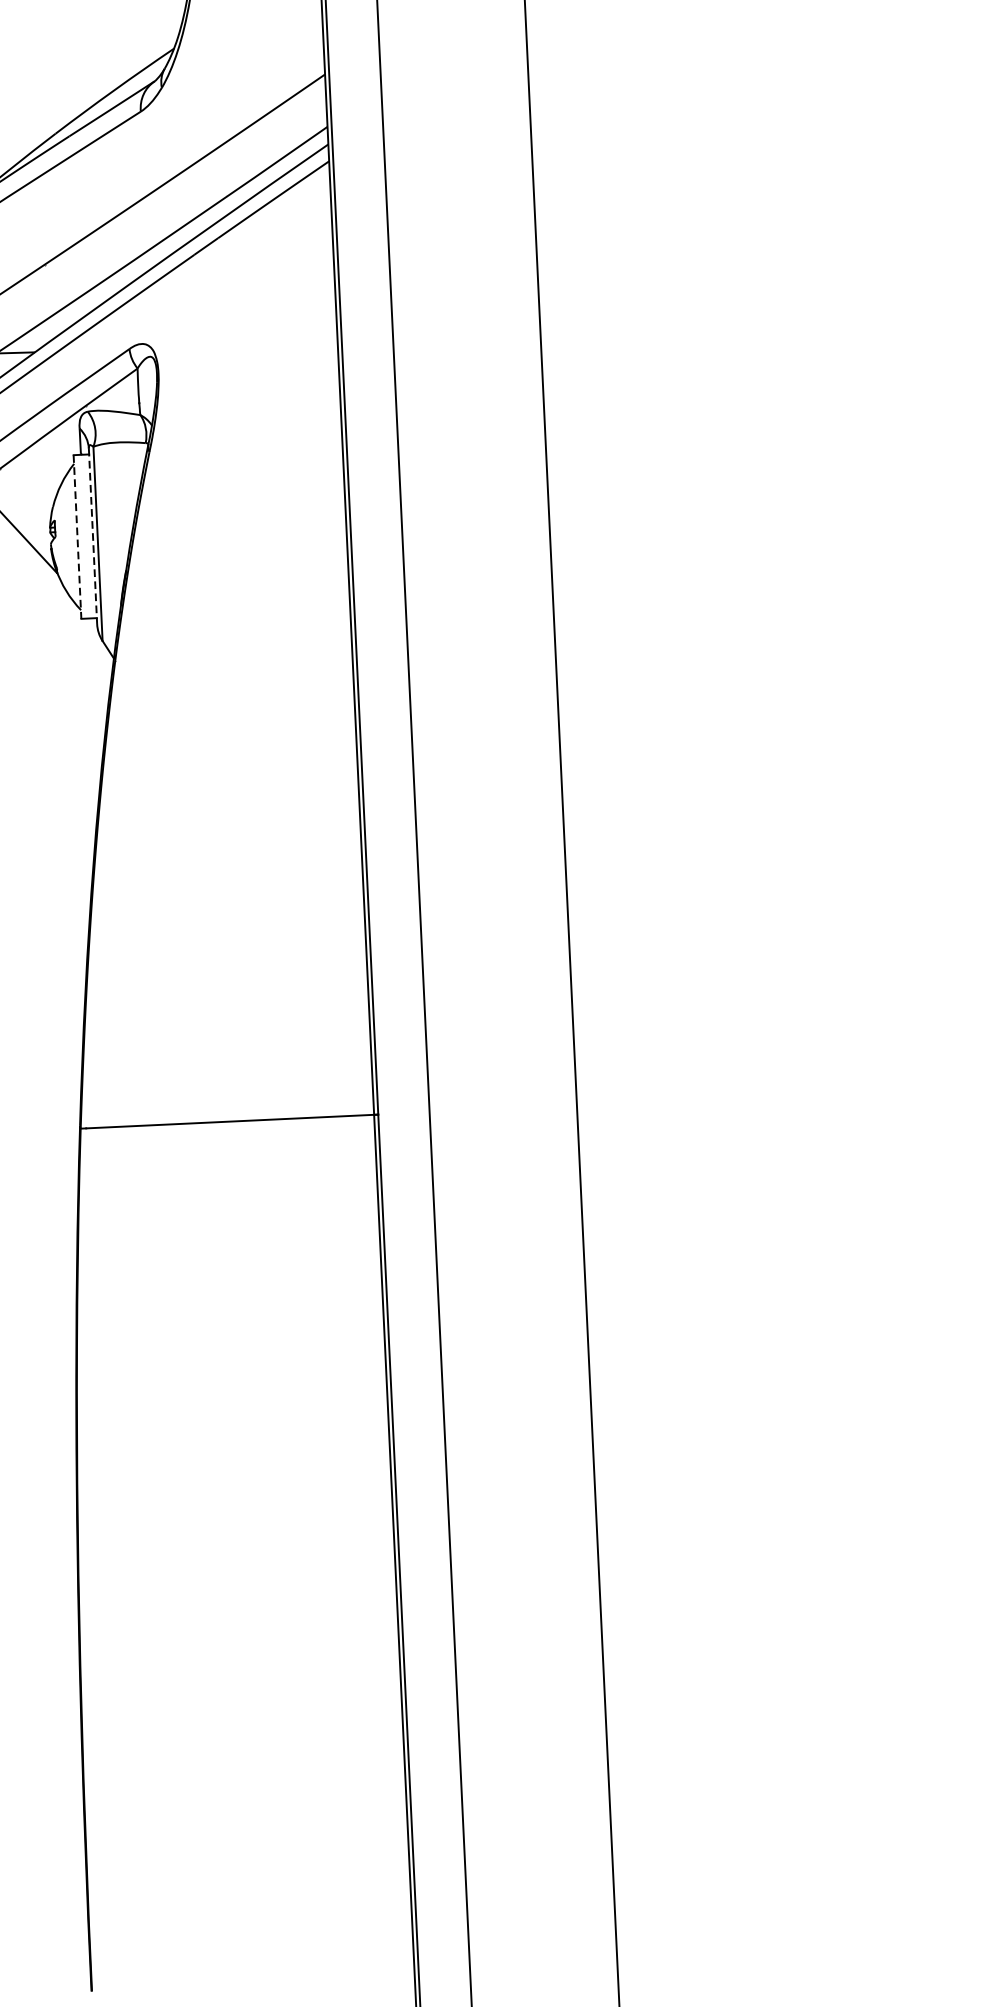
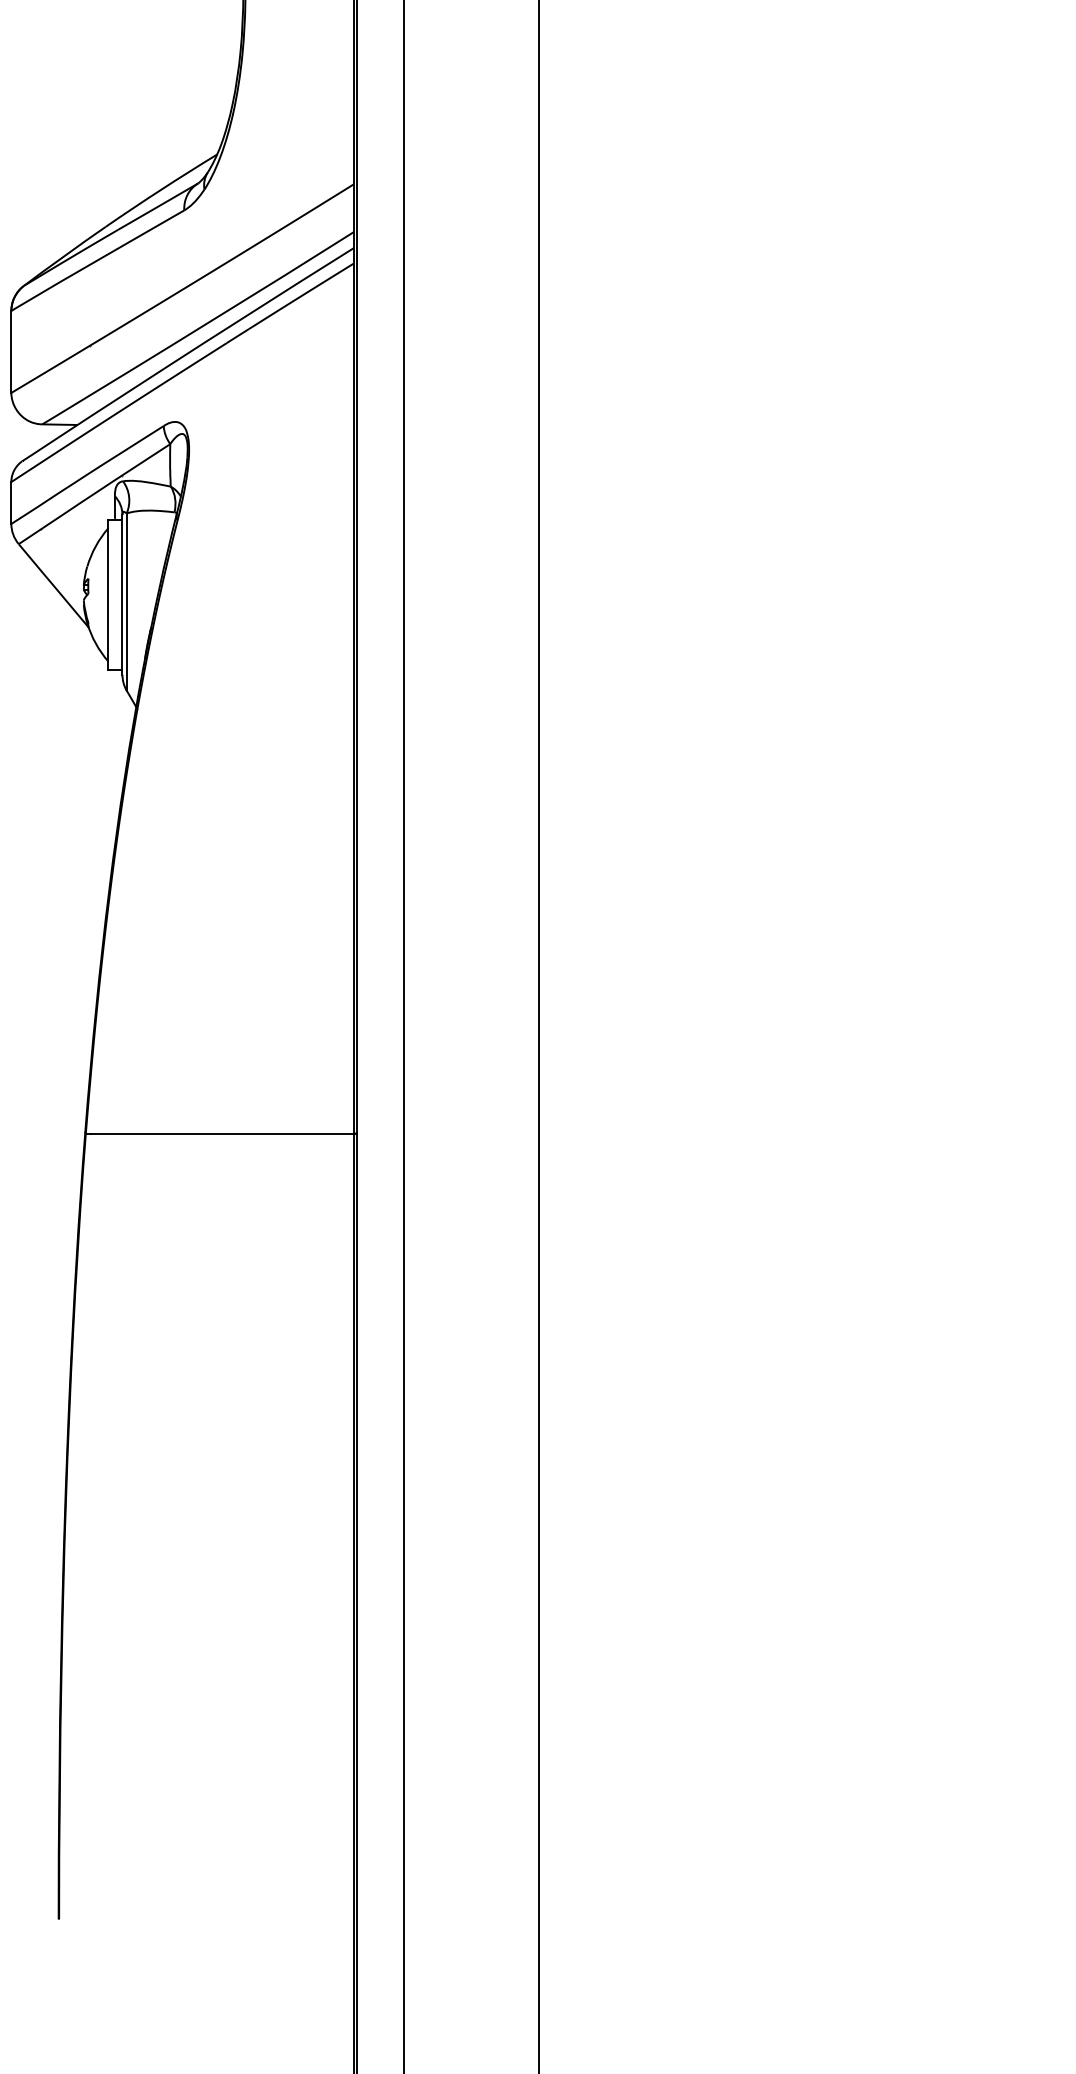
line: (92, 535) -> (122, 594), dashed -> solid
line: (77, 536) -> (108, 594), dashed -> solid

